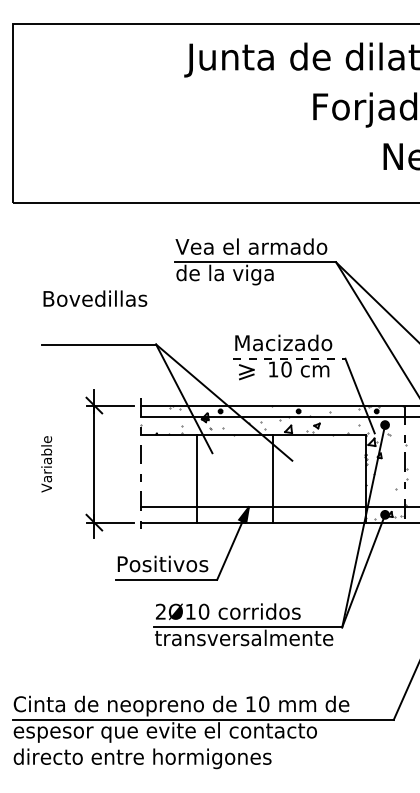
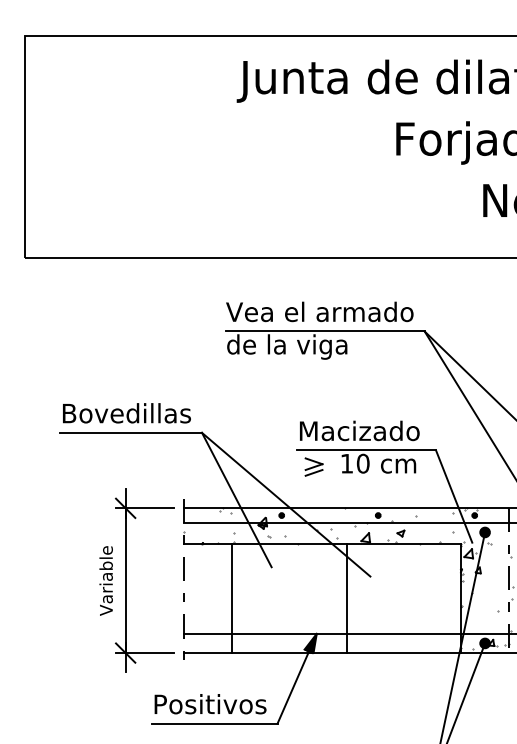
text: (95, 298) -> (127, 413), moved
line: (289, 358) -> (366, 450), dashed -> solid
text: (46, 464) -> (106, 581), moved
line: (196, 478) -> (232, 598), moved

